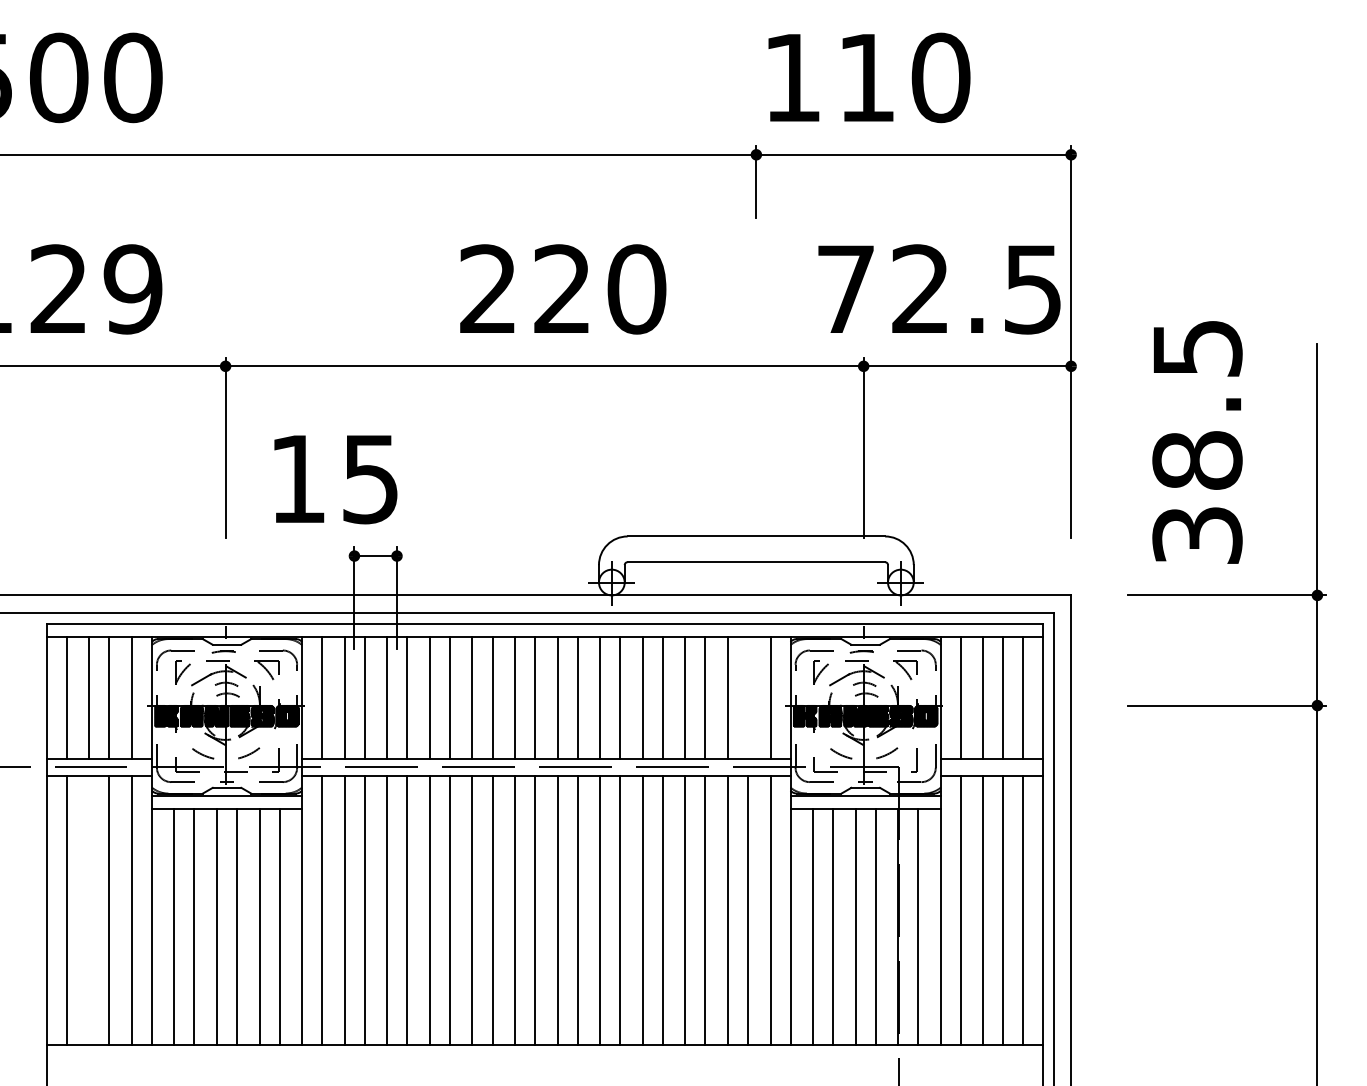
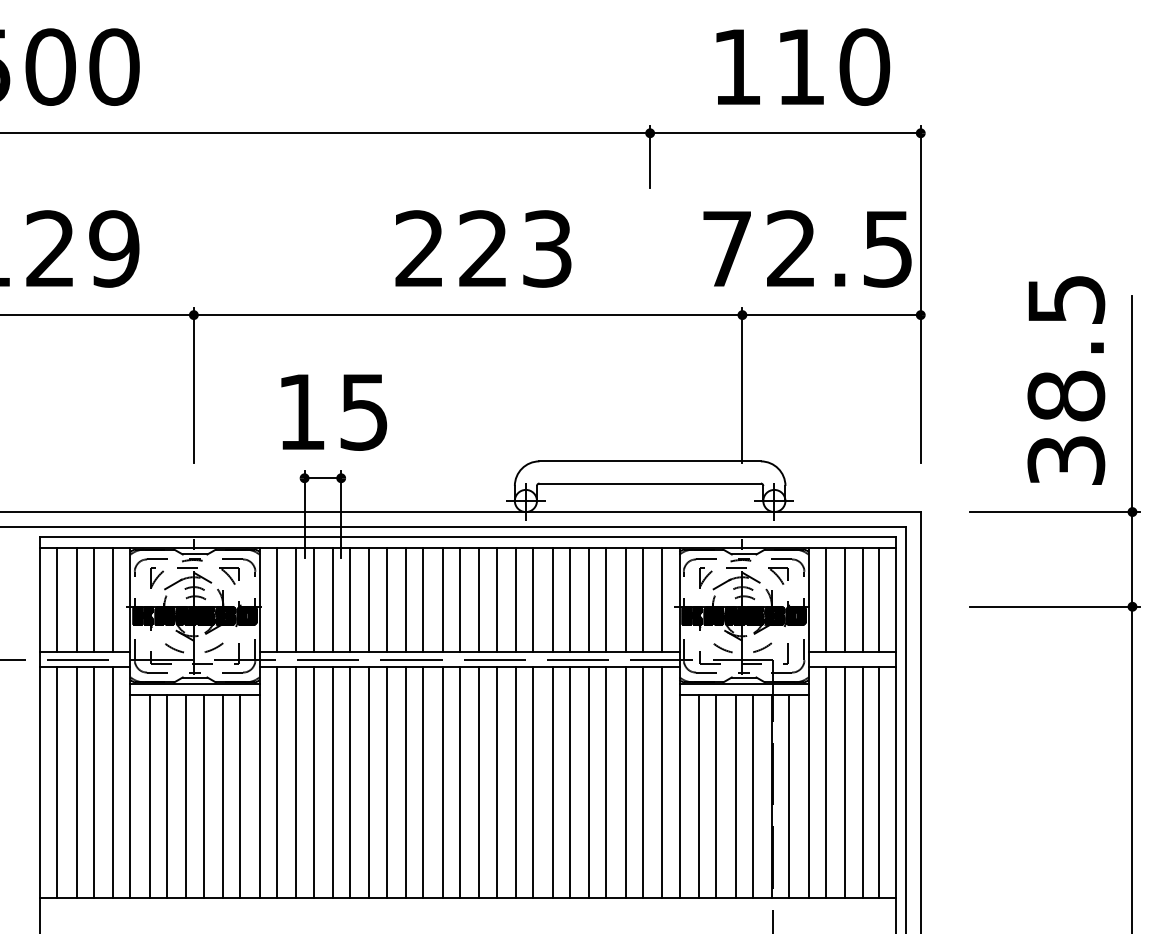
text: (869, 77) -> (803, 66), moved
text: (636, 289) -> (547, 249), 220 -> 223
text: (1197, 442) -> (1066, 380), moved
text: (335, 479) -> (333, 412), moved
line: (747, 697) -> (642, 599), added
line: (89, 909) -> (76, 782), added

